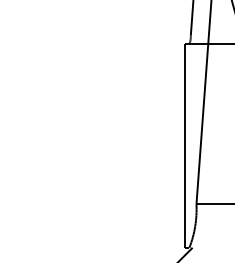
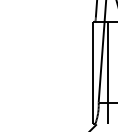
line: (216, 146) -> (108, 73), added

